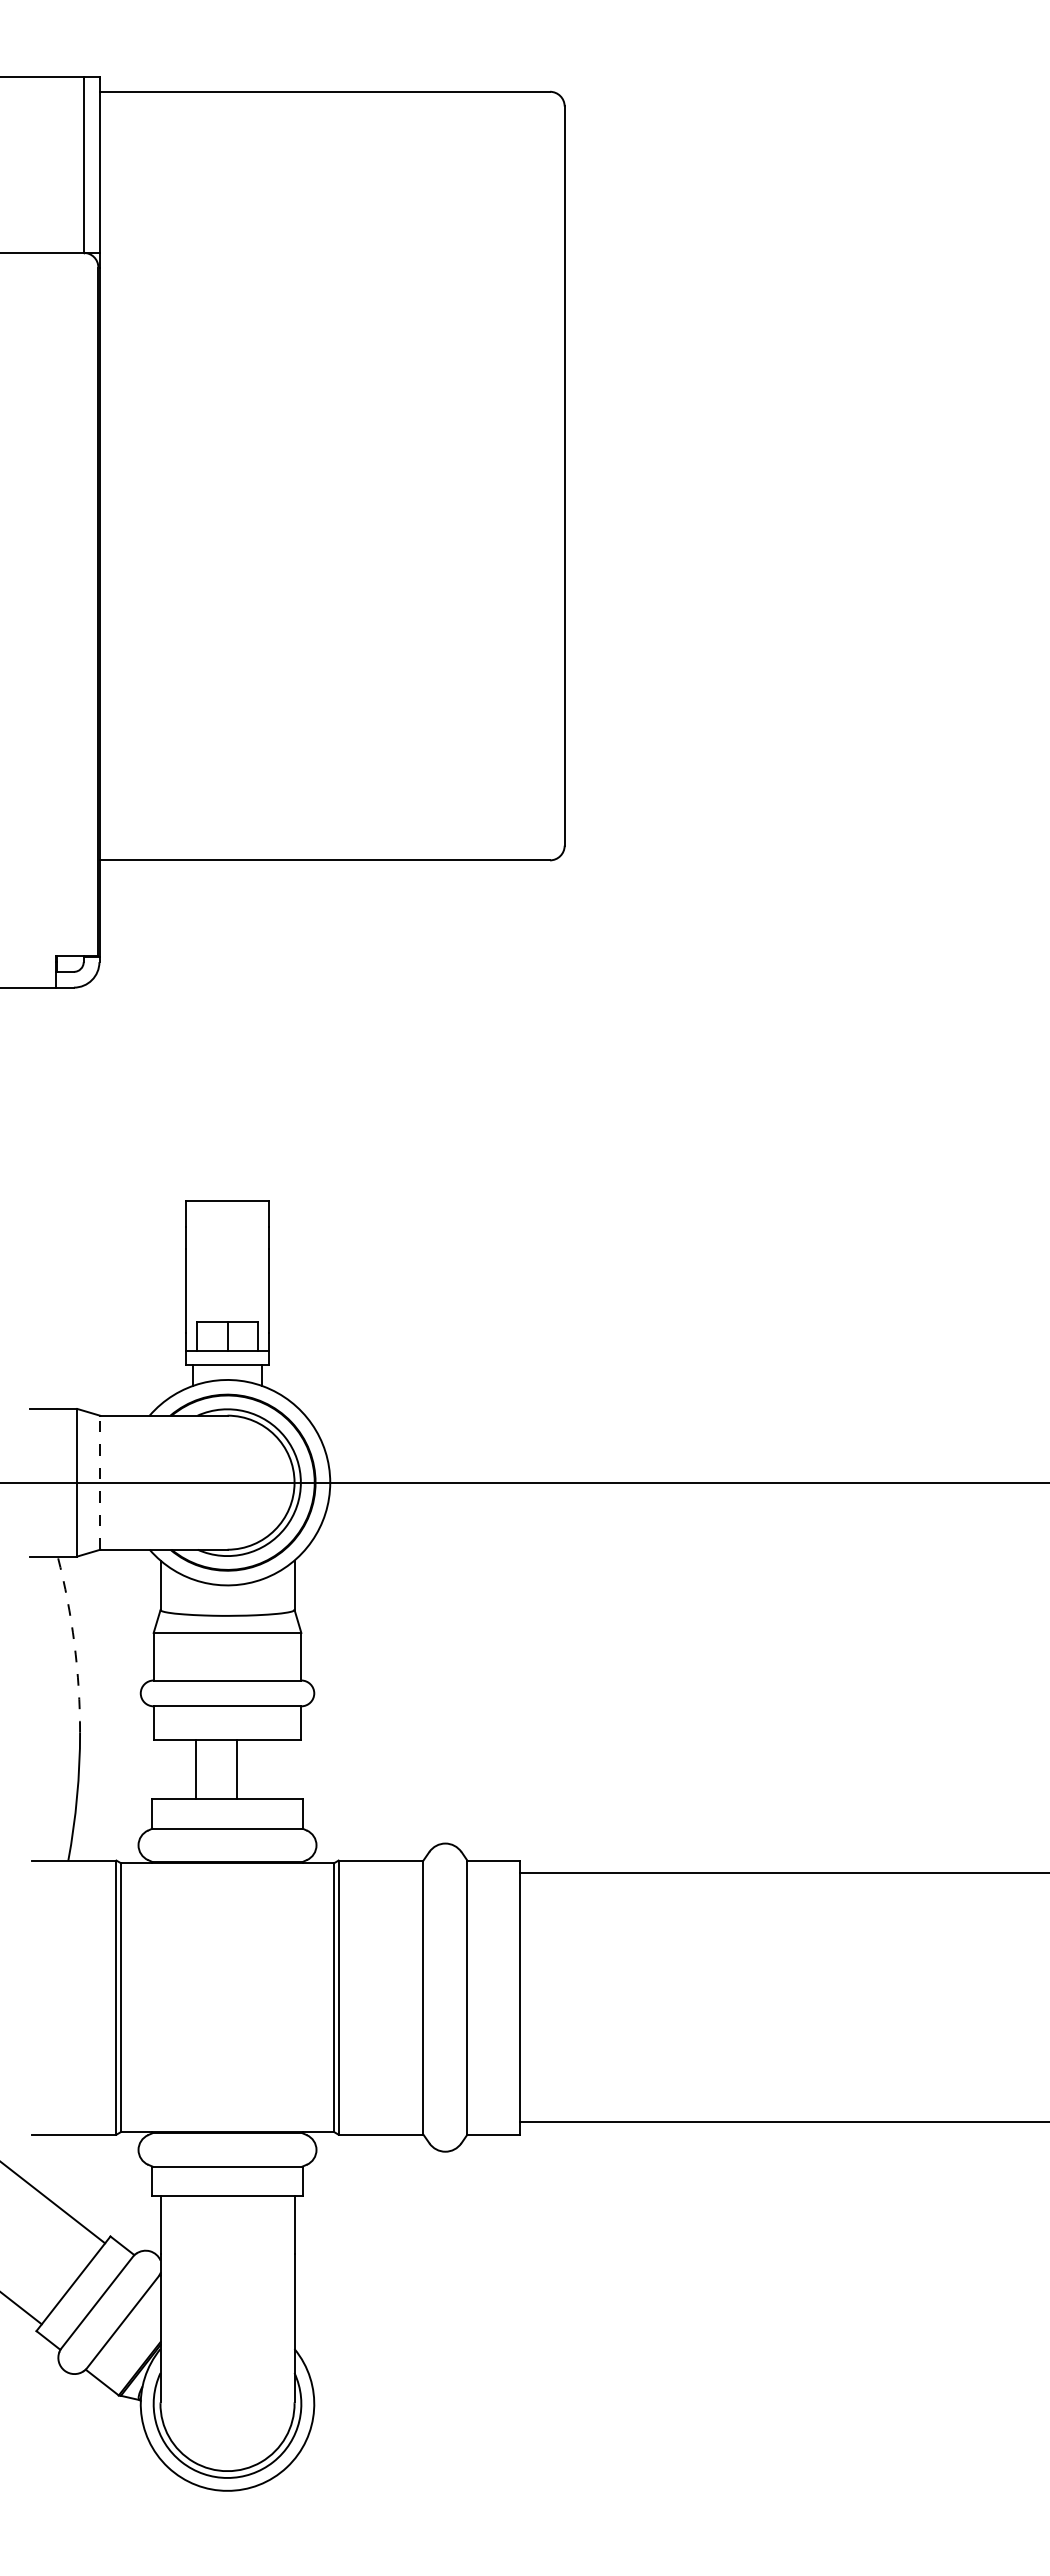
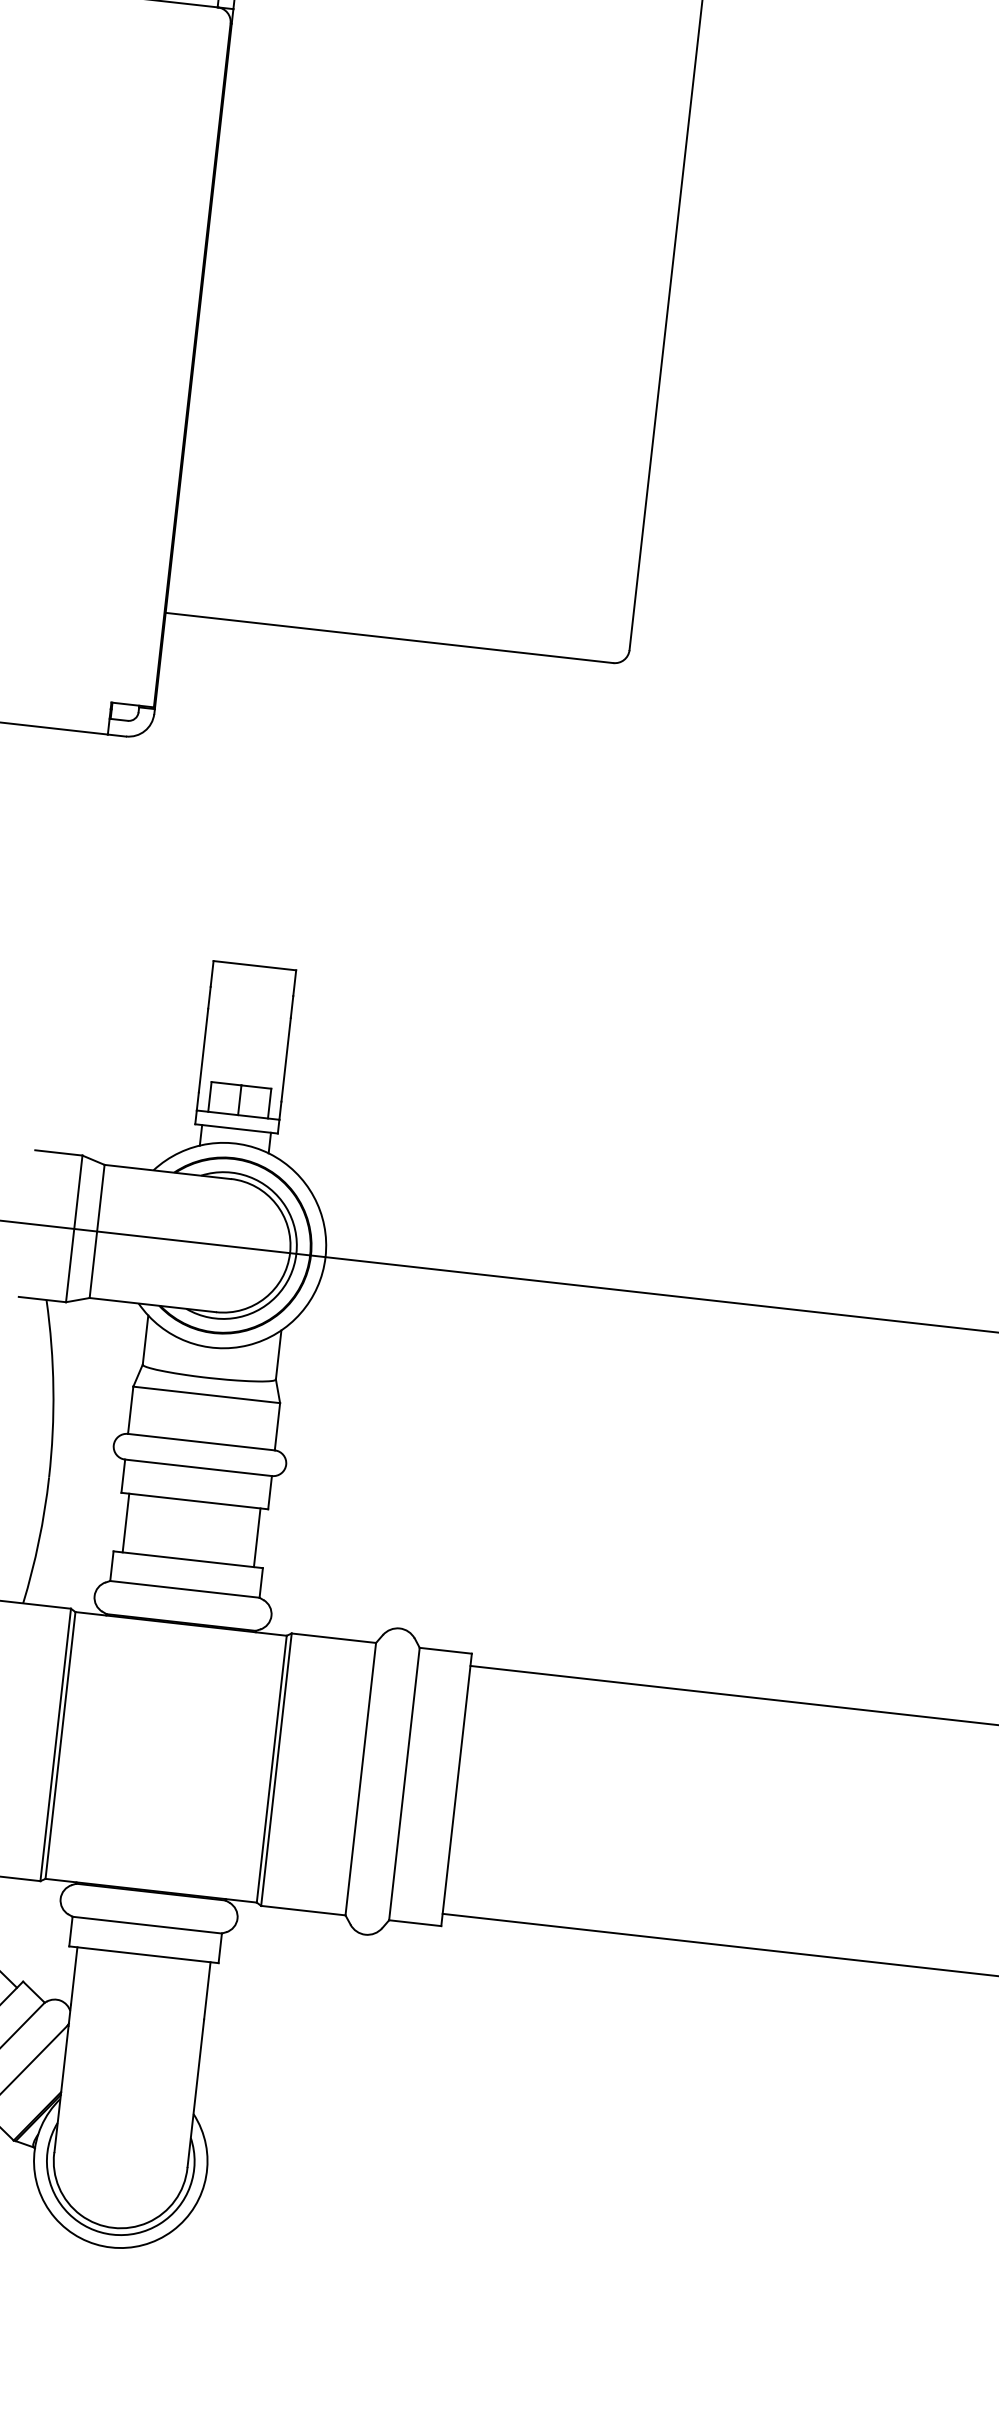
line: (100, 1482) -> (97, 1231), dashed -> solid
arc: (74, 1643) -> (53, 1388), dashed -> solid
line: (195, 1768) -> (126, 1522), moved
line: (236, 1768) -> (257, 1536), moved

